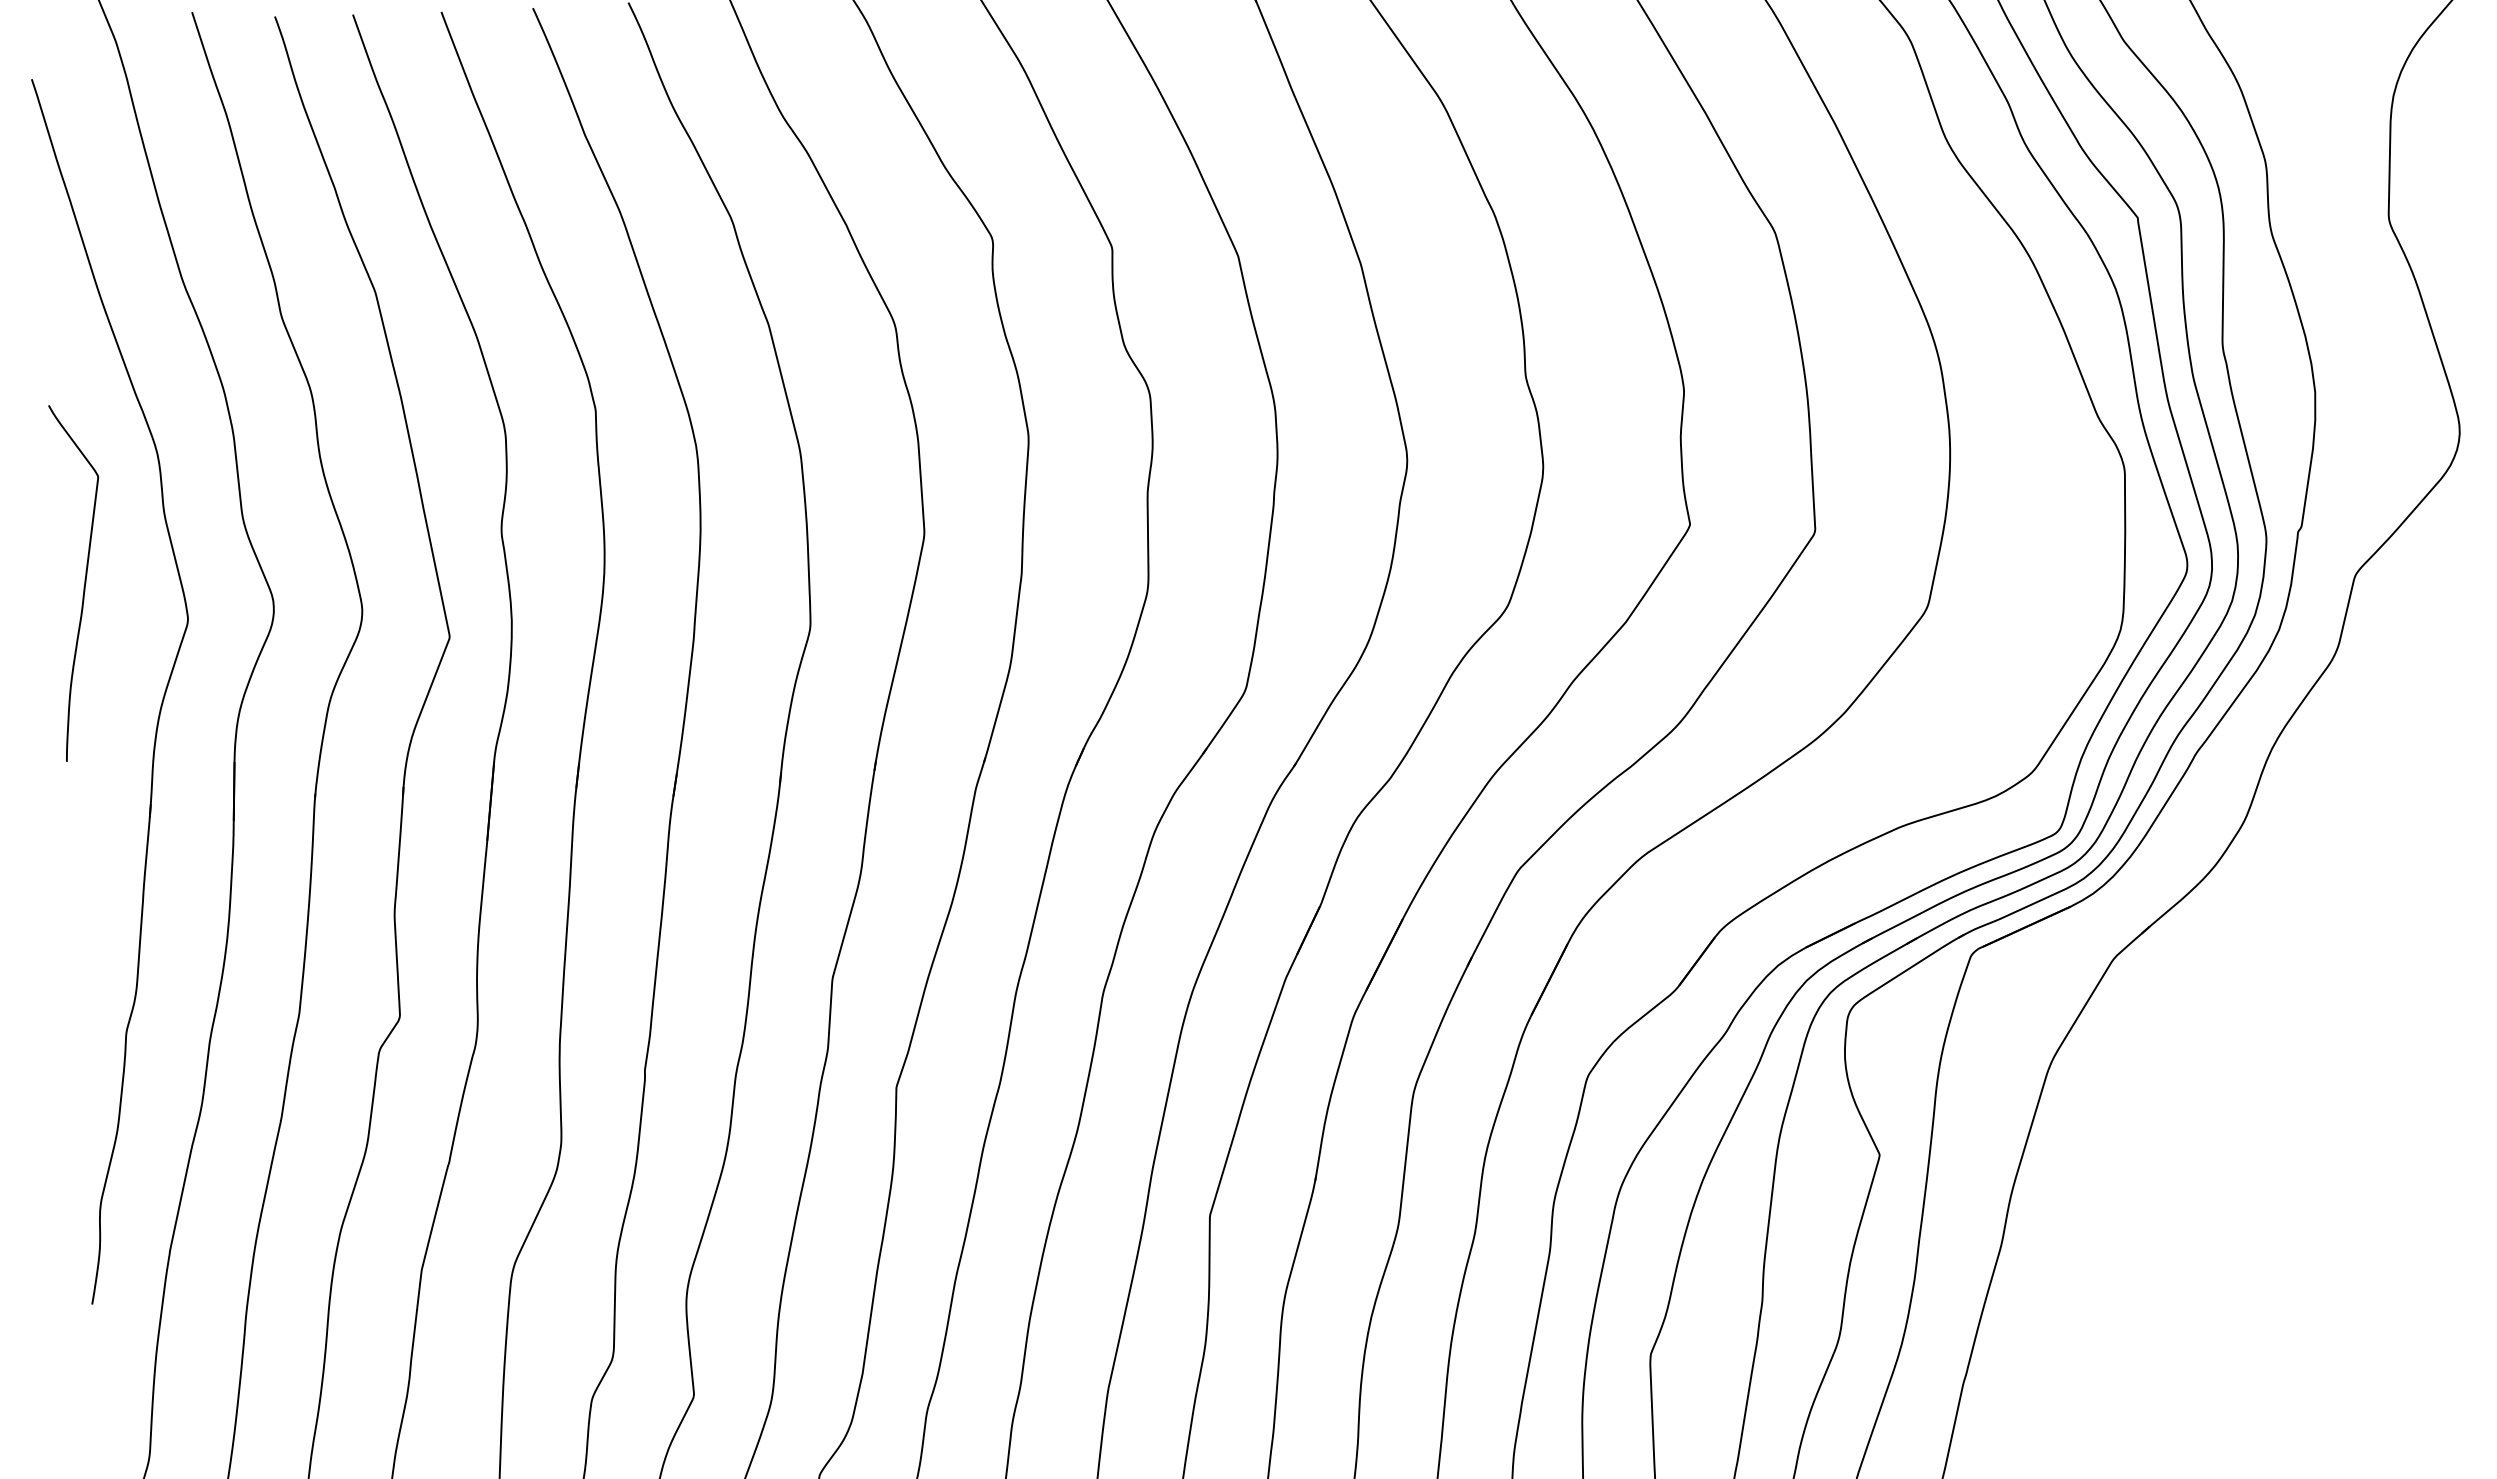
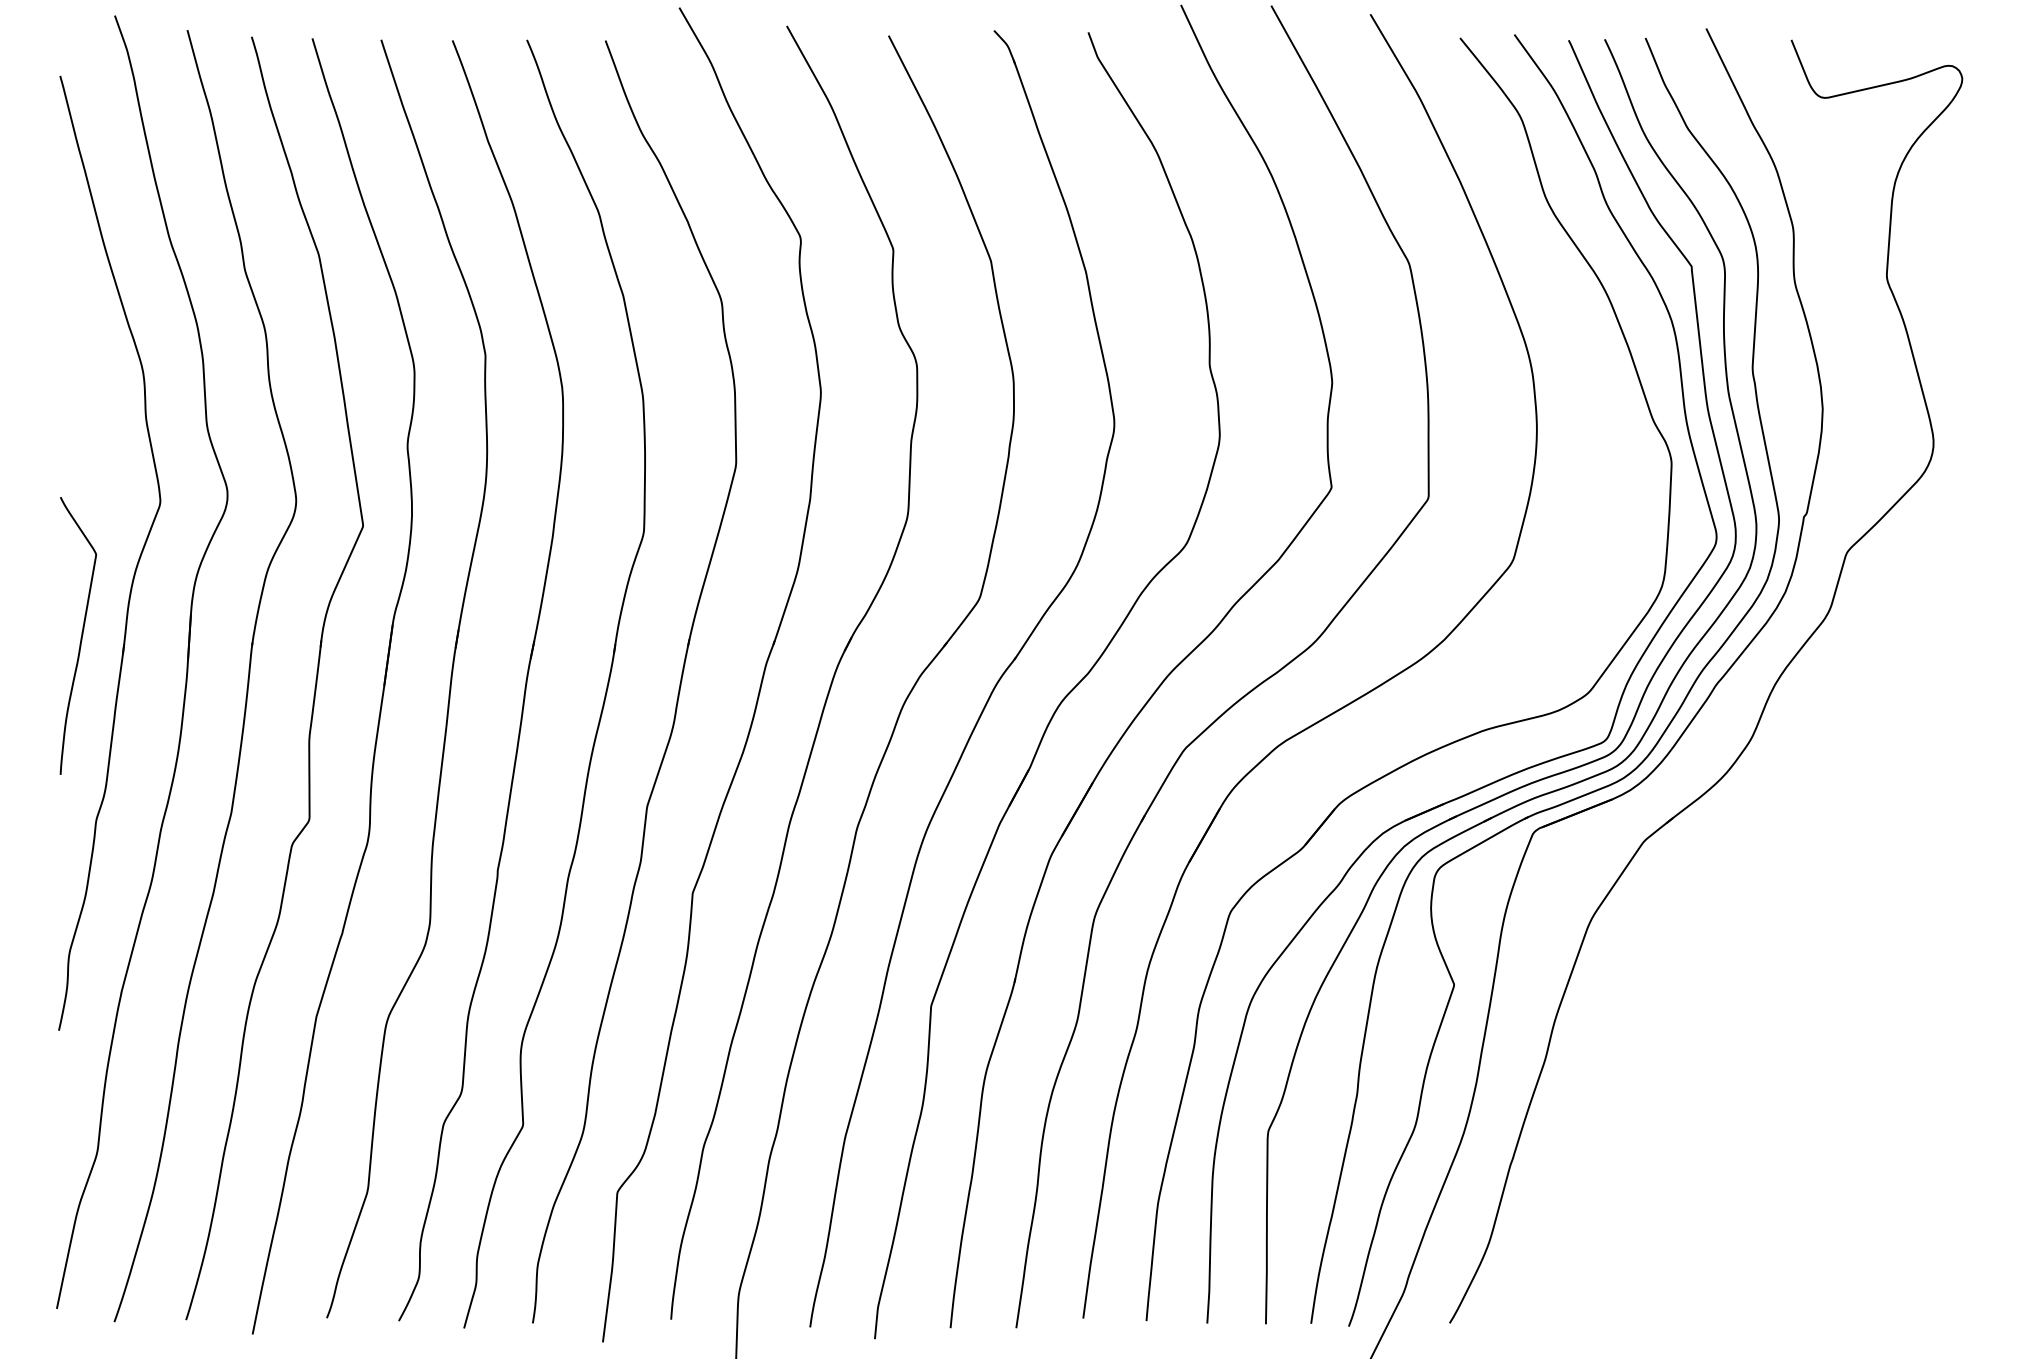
curve: (83, 584) -> (80, 637), moved

